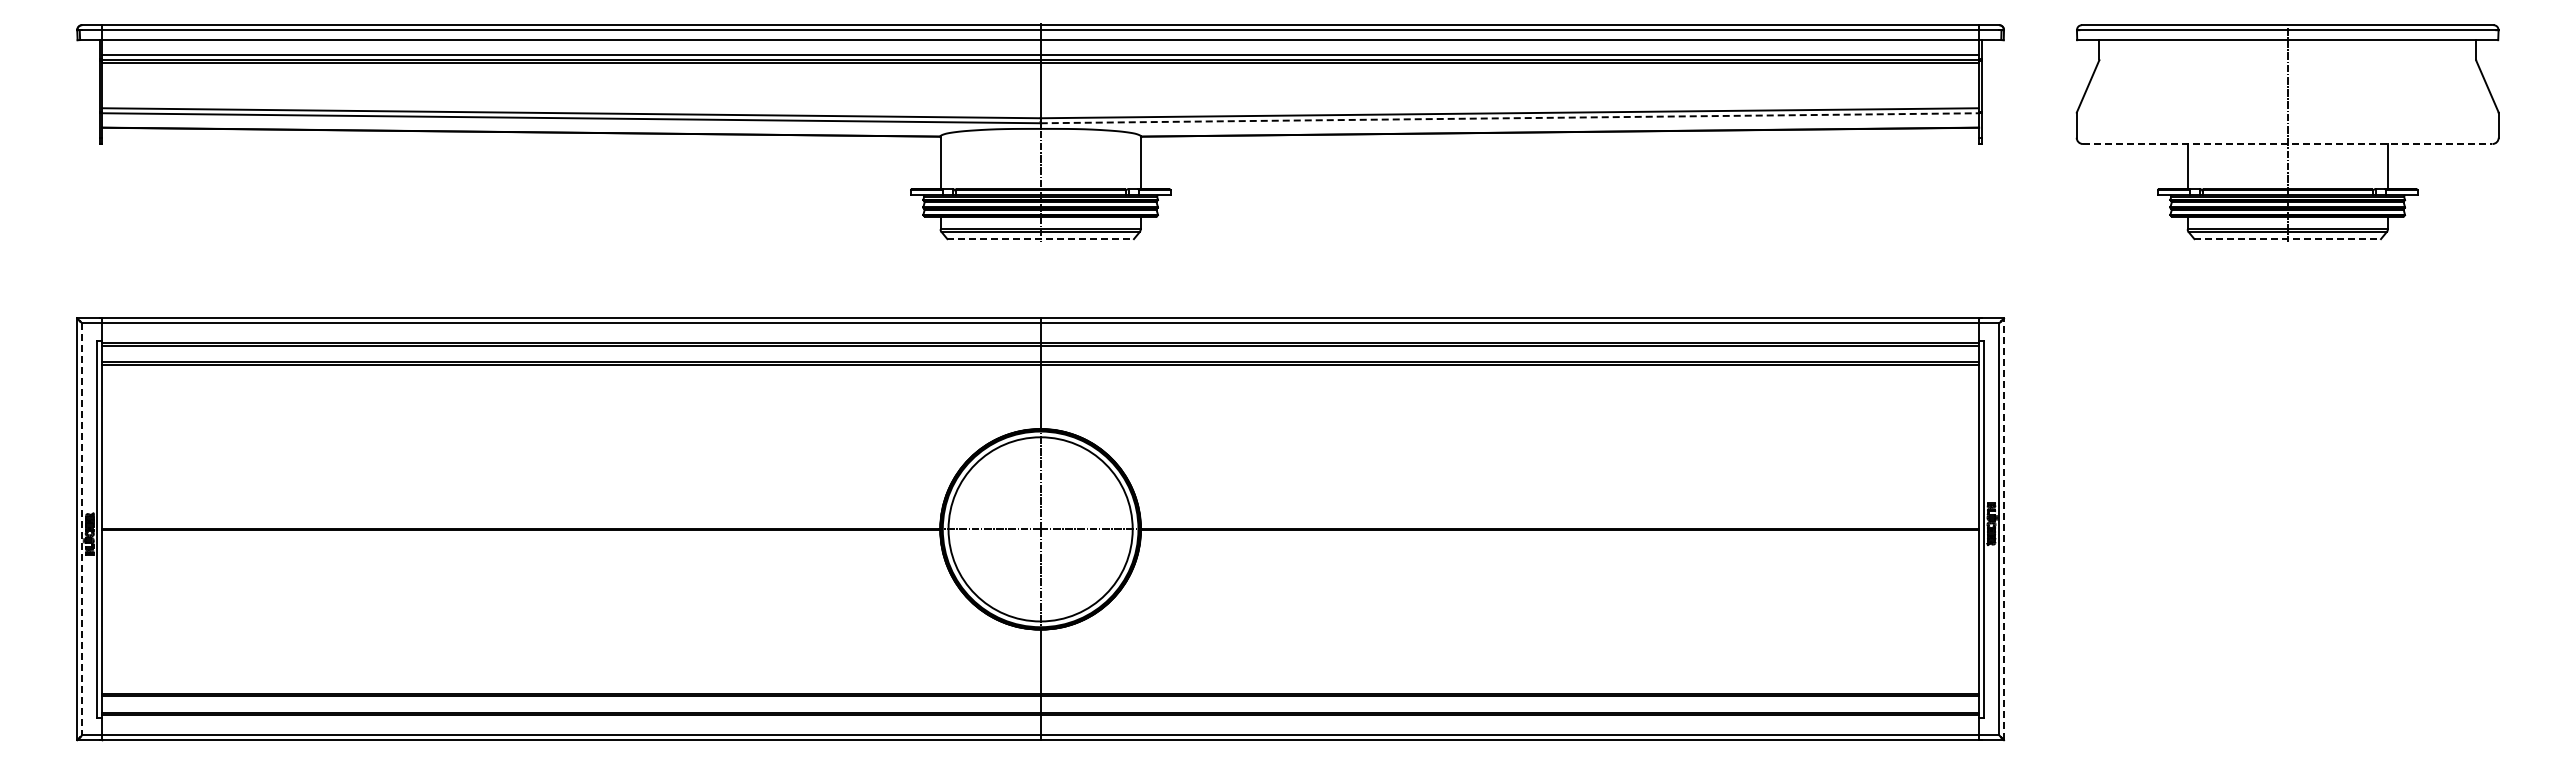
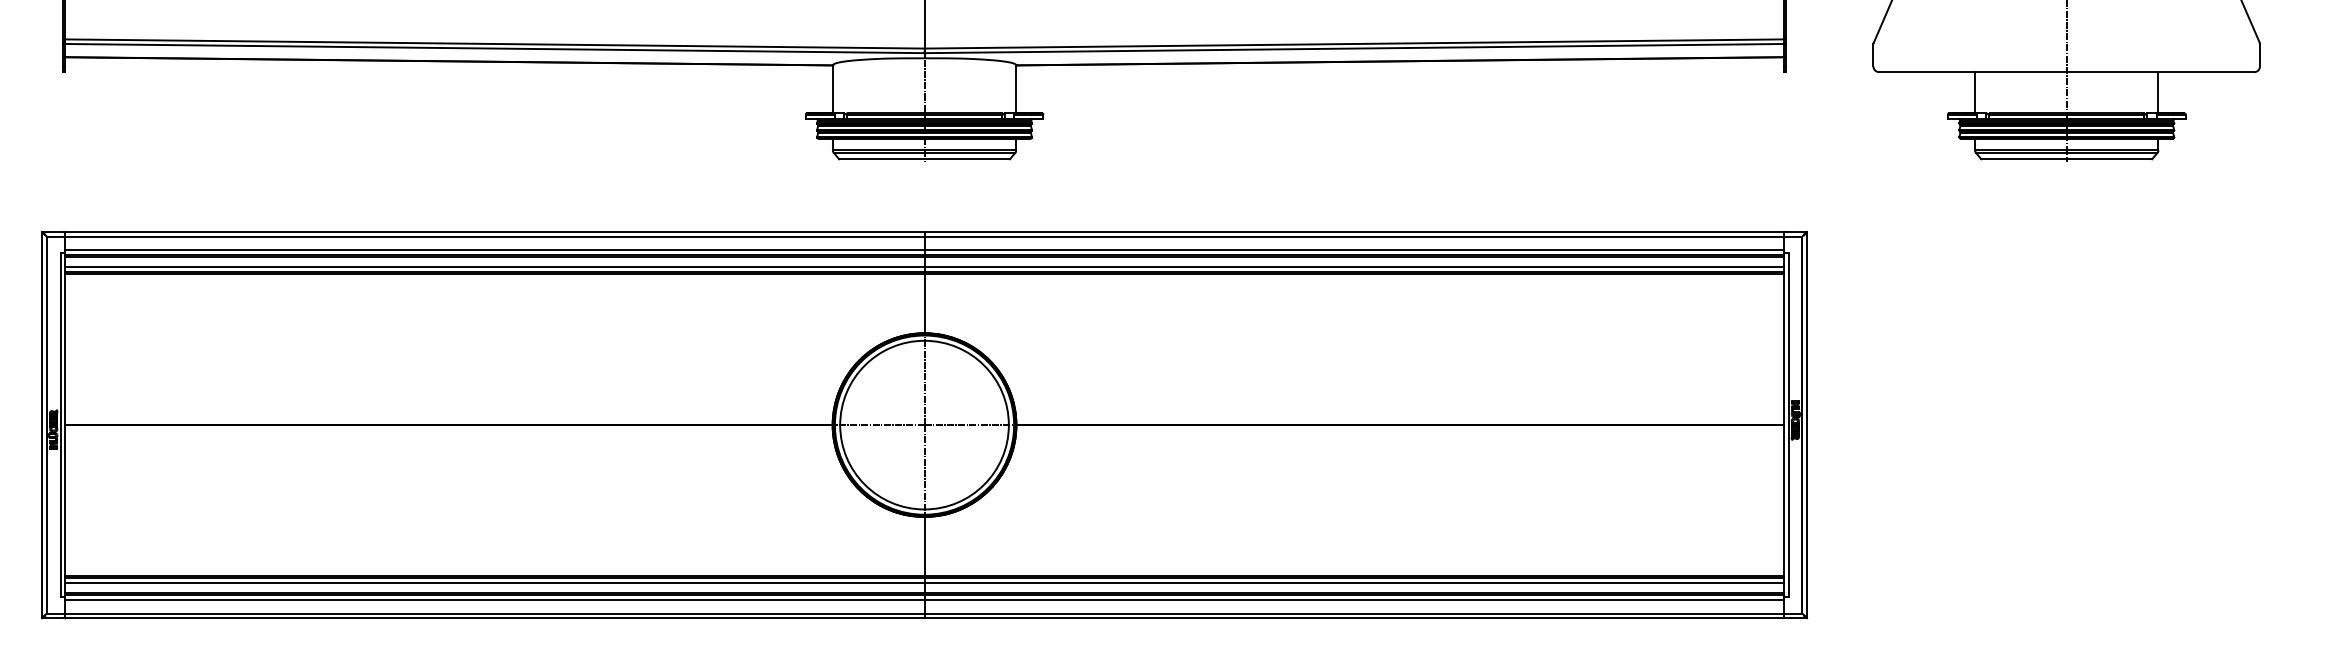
line: (1510, 118) -> (1354, 48), dashed -> solid
line: (2287, 144) -> (2066, 72), dashed -> solid
line: (1041, 239) -> (925, 159), dashed -> solid
line: (2288, 239) -> (2067, 159), dashed -> solid
line: (1040, 338) -> (924, 250), added
line: (1040, 357) -> (924, 267), added
line: (82, 529) -> (46, 425), dashed -> solid
line: (2004, 529) -> (1807, 425), dashed -> solid
line: (1040, 701) -> (924, 582), added
line: (1040, 720) -> (924, 600), added

